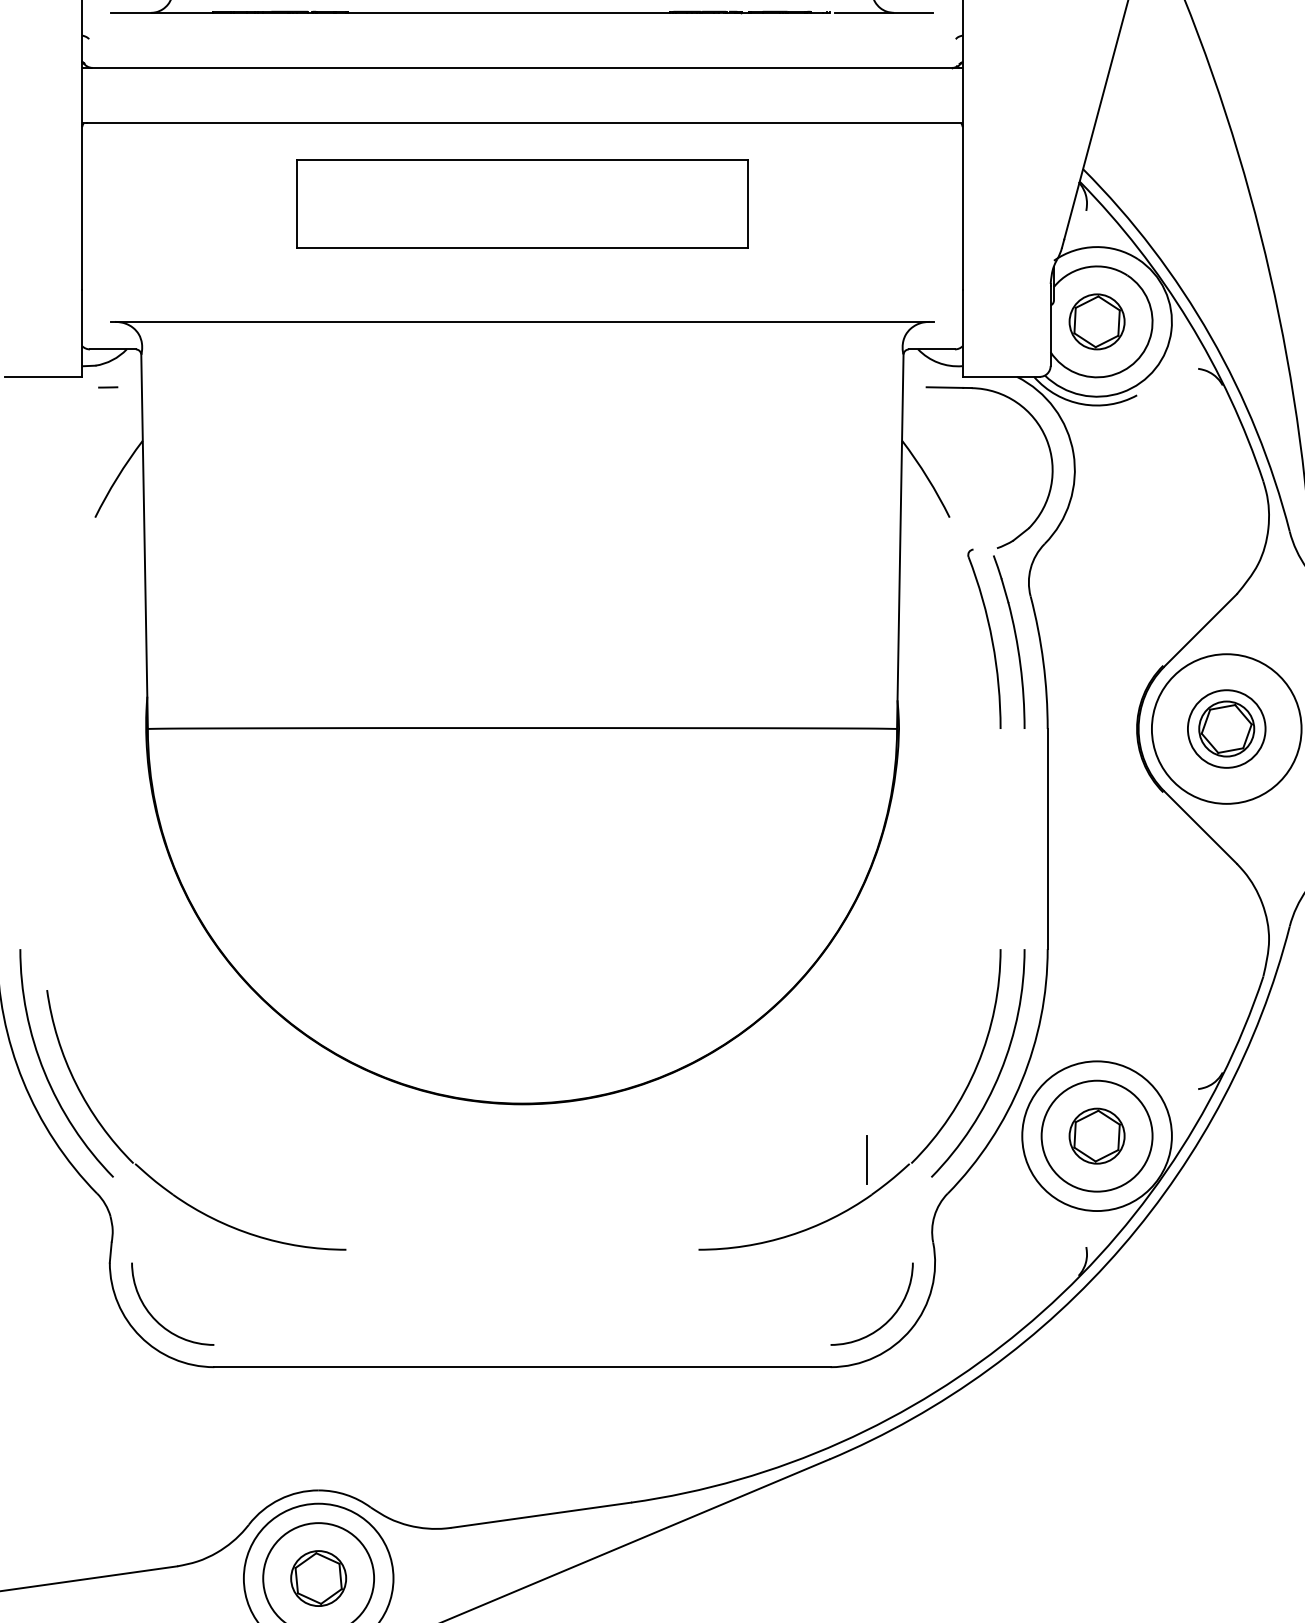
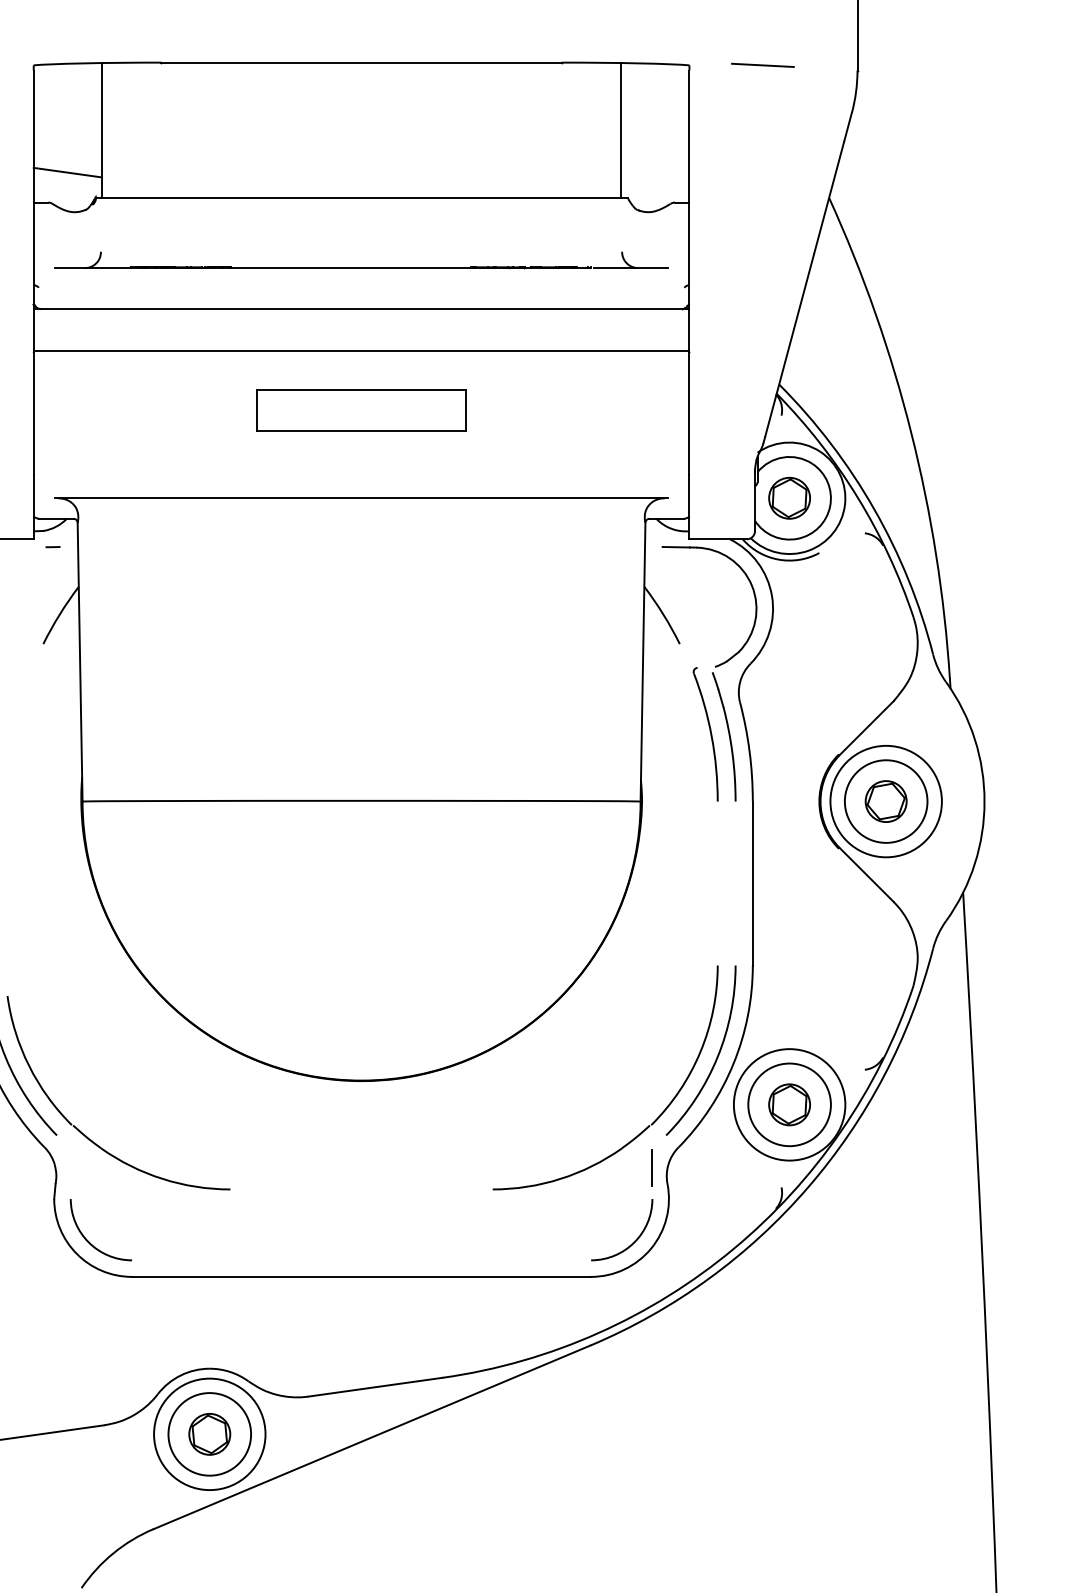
part: (522, 204) -> (361, 410), size x0.62
circle: (1225, 728) -> (885, 801), size x1.43
line: (866, 1158) -> (651, 1167), moved

